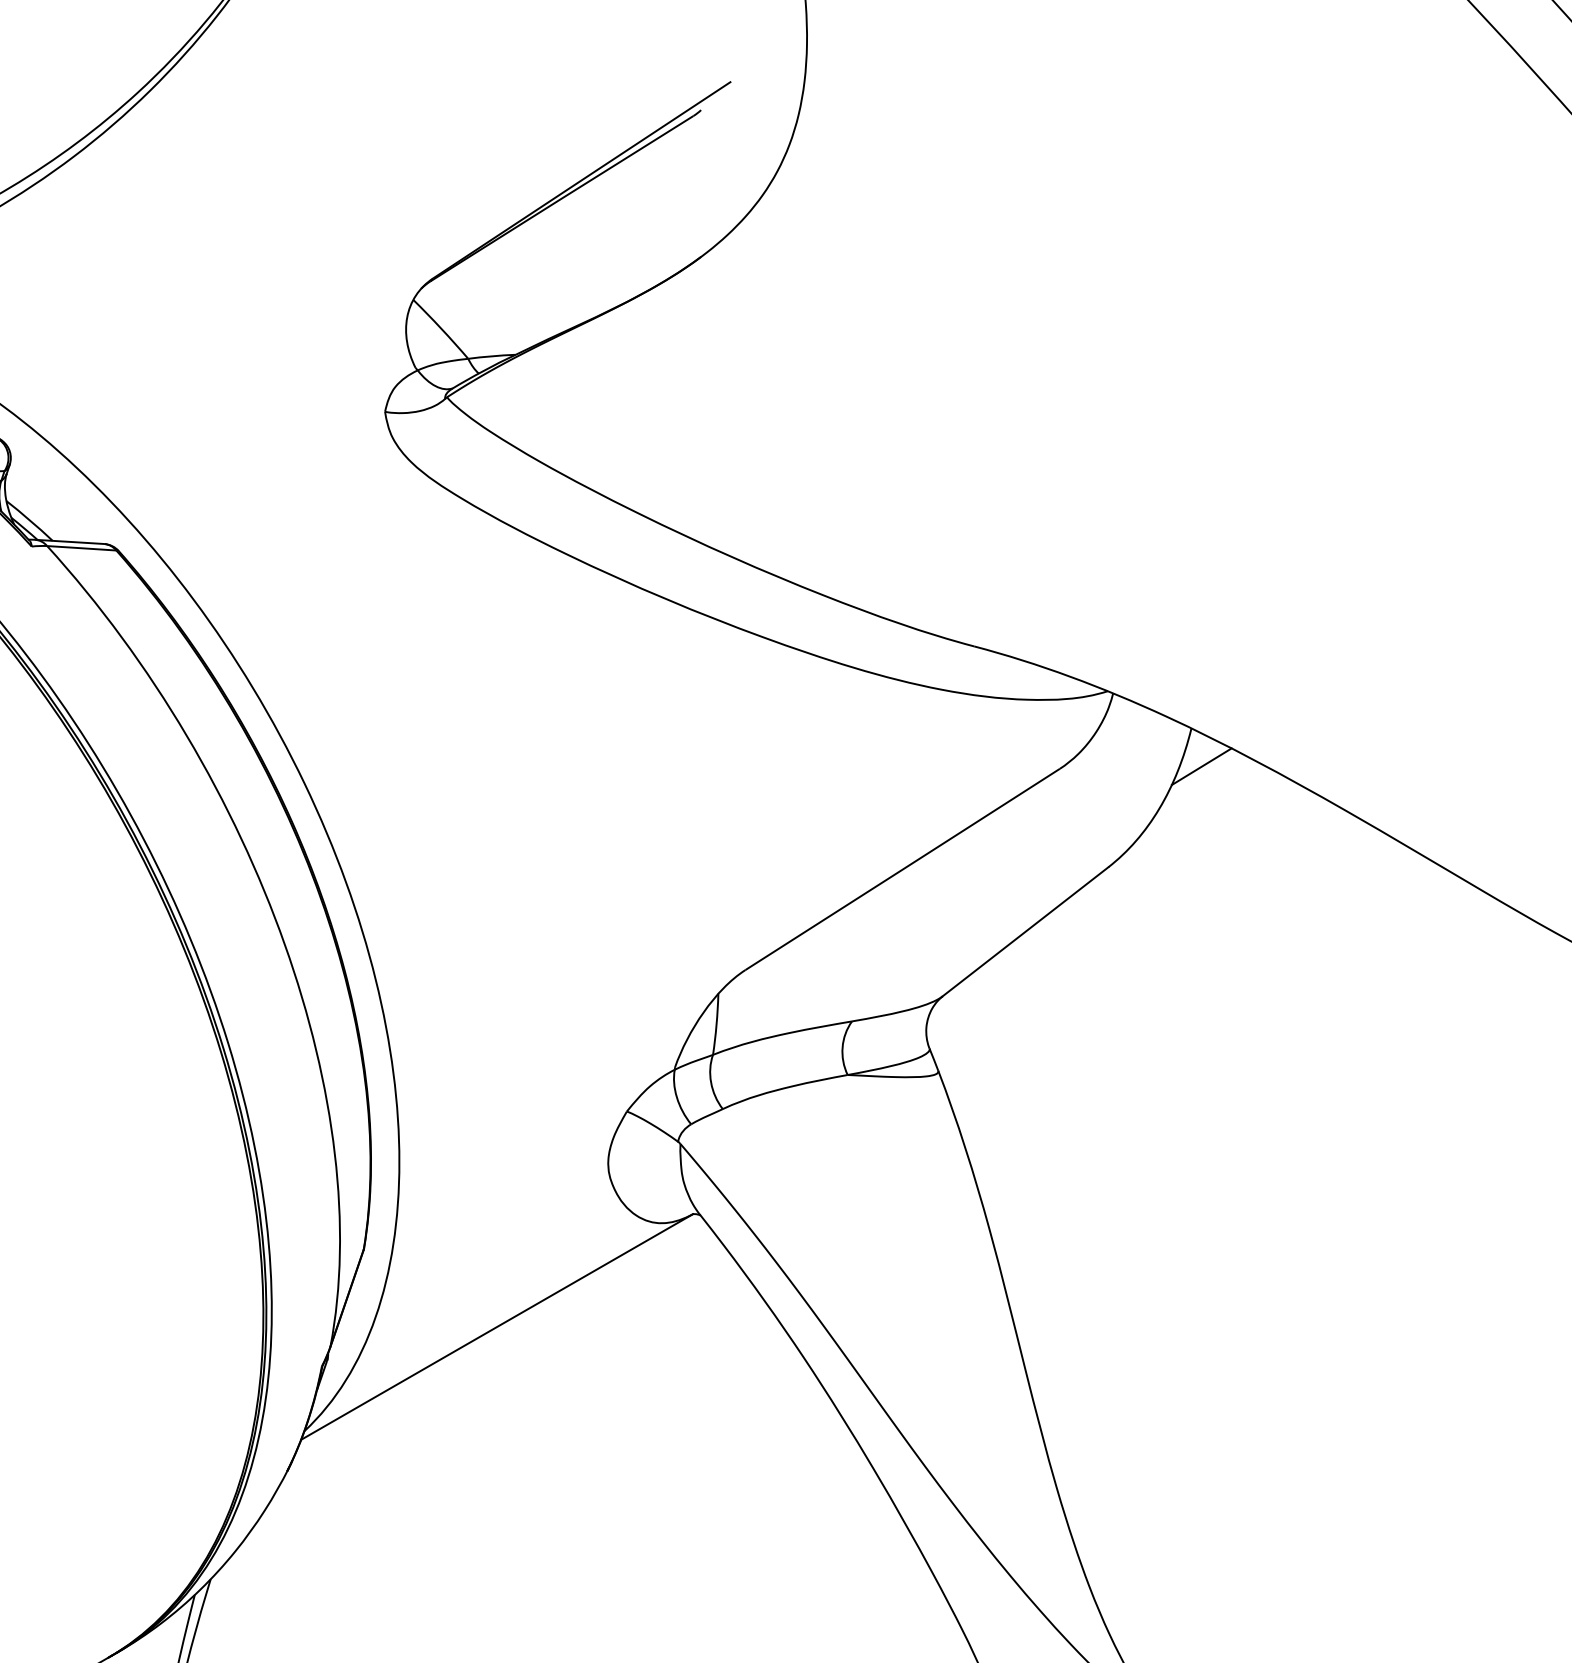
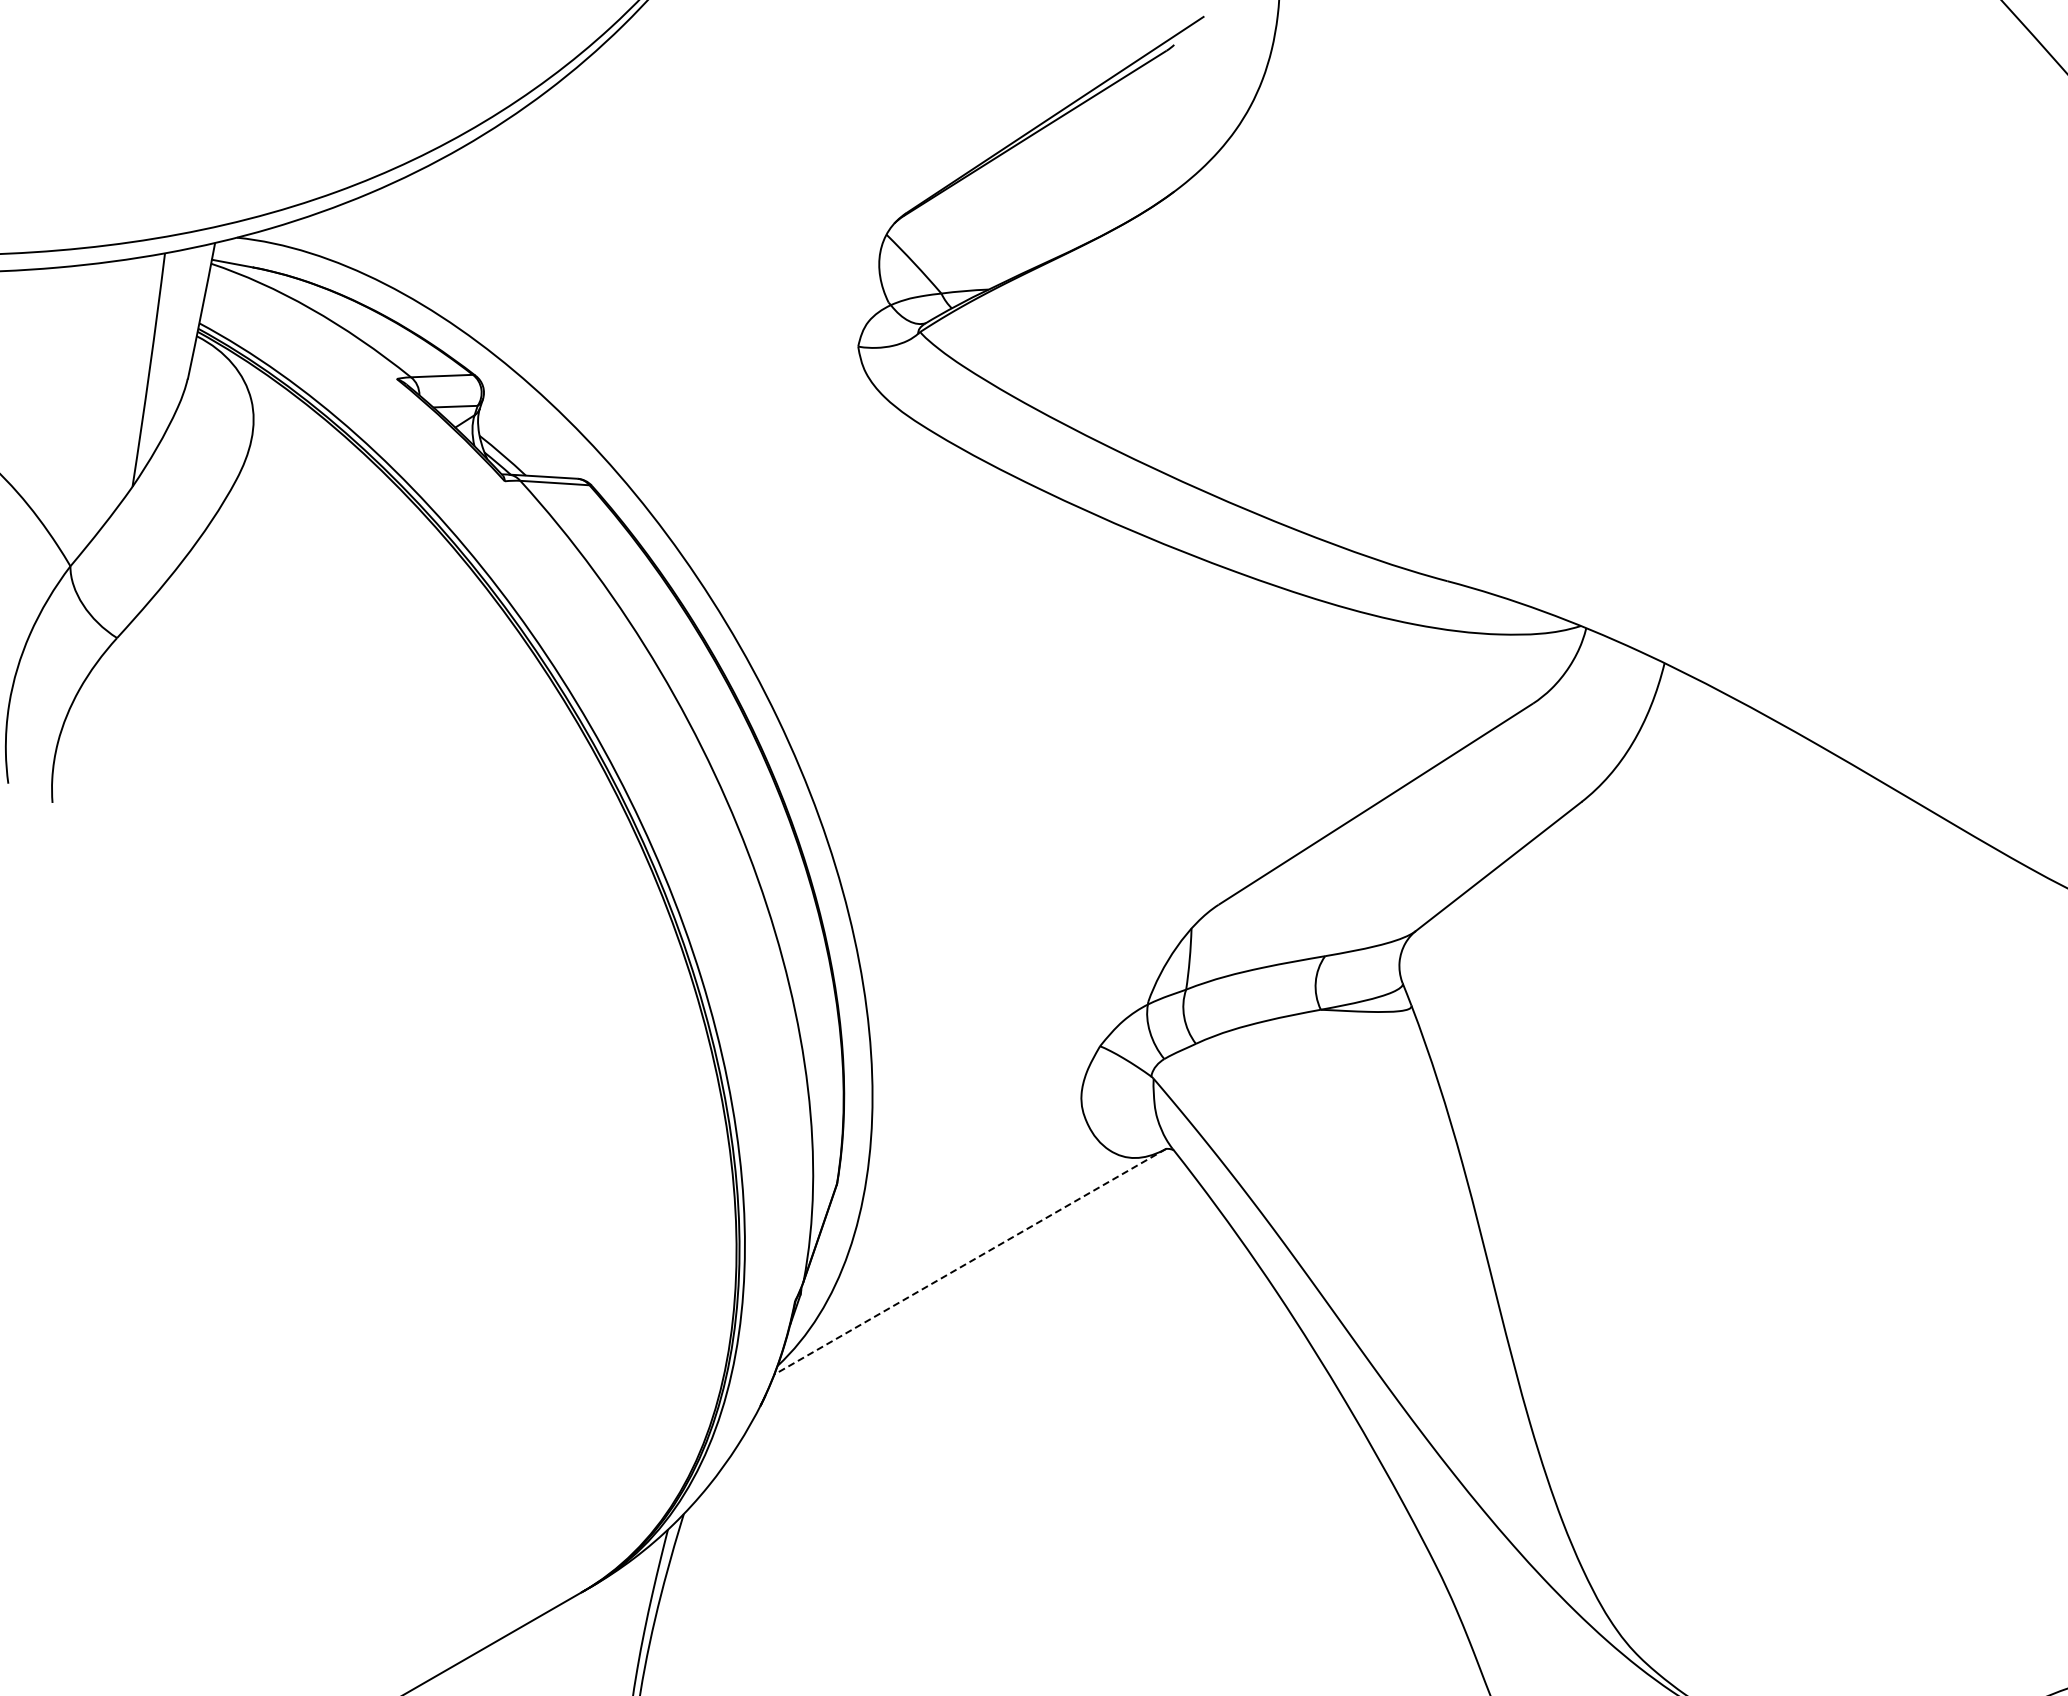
line: (1201, 766) -> (1674, 701), removed
line: (496, 1326) -> (969, 1261), solid -> dashed

